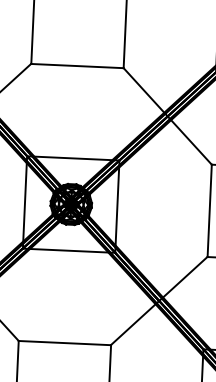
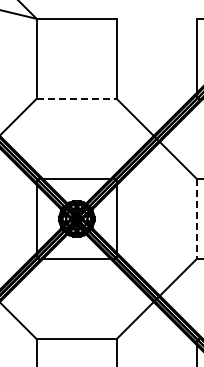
line: (78, 65) -> (77, 98), solid -> dashed
line: (209, 211) -> (196, 219), solid -> dashed

